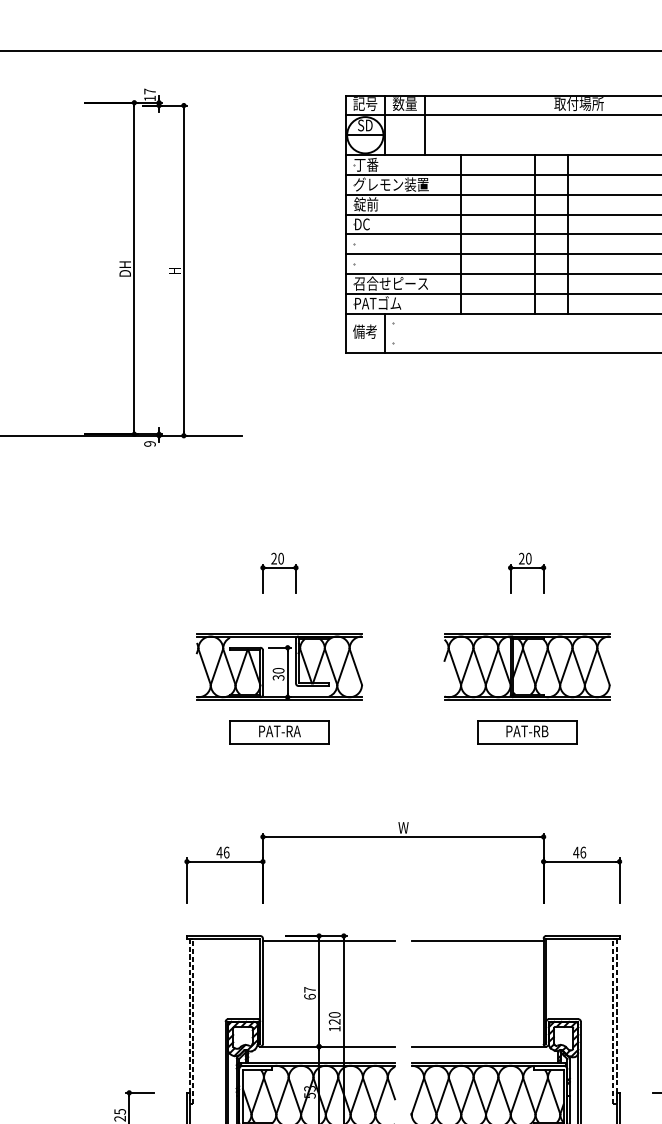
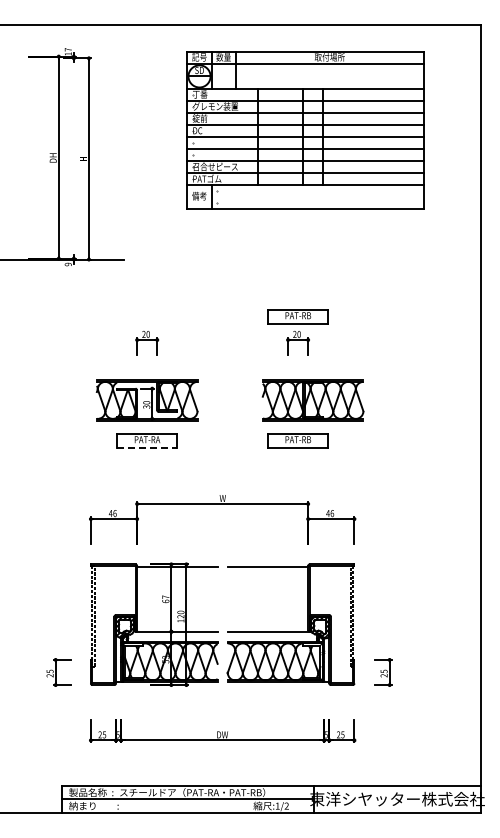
part: (526, 529) -> (297, 316), added
part: (526, 667) -> (312, 400), moved
line: (279, 744) -> (147, 447), solid -> dashed

